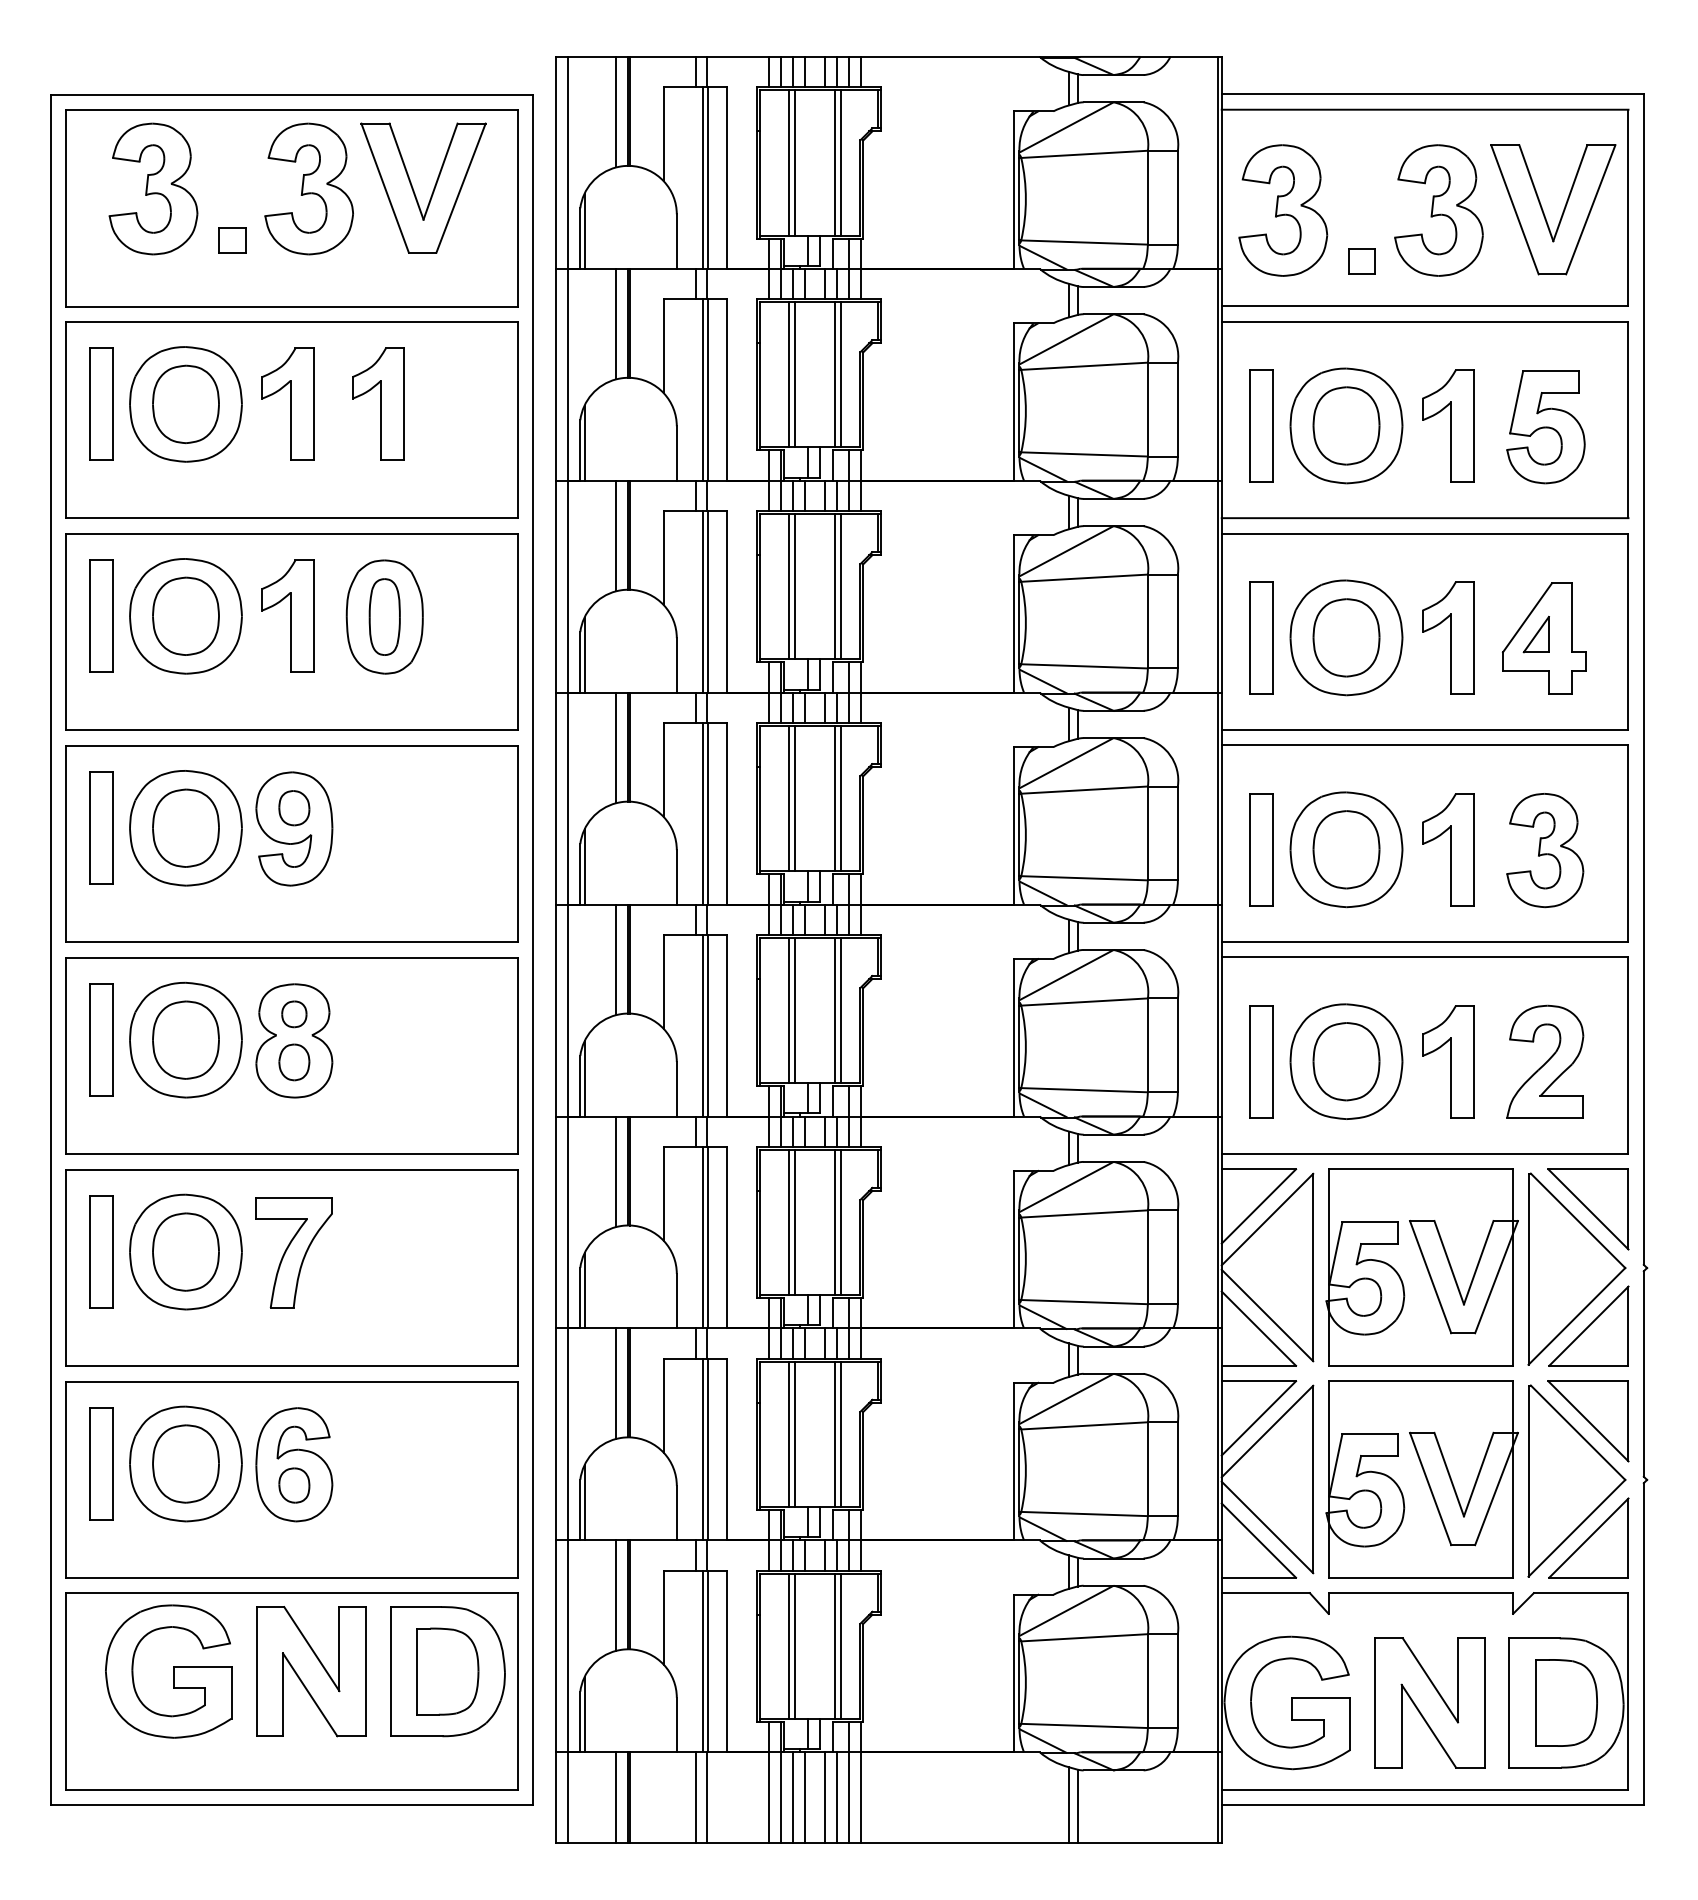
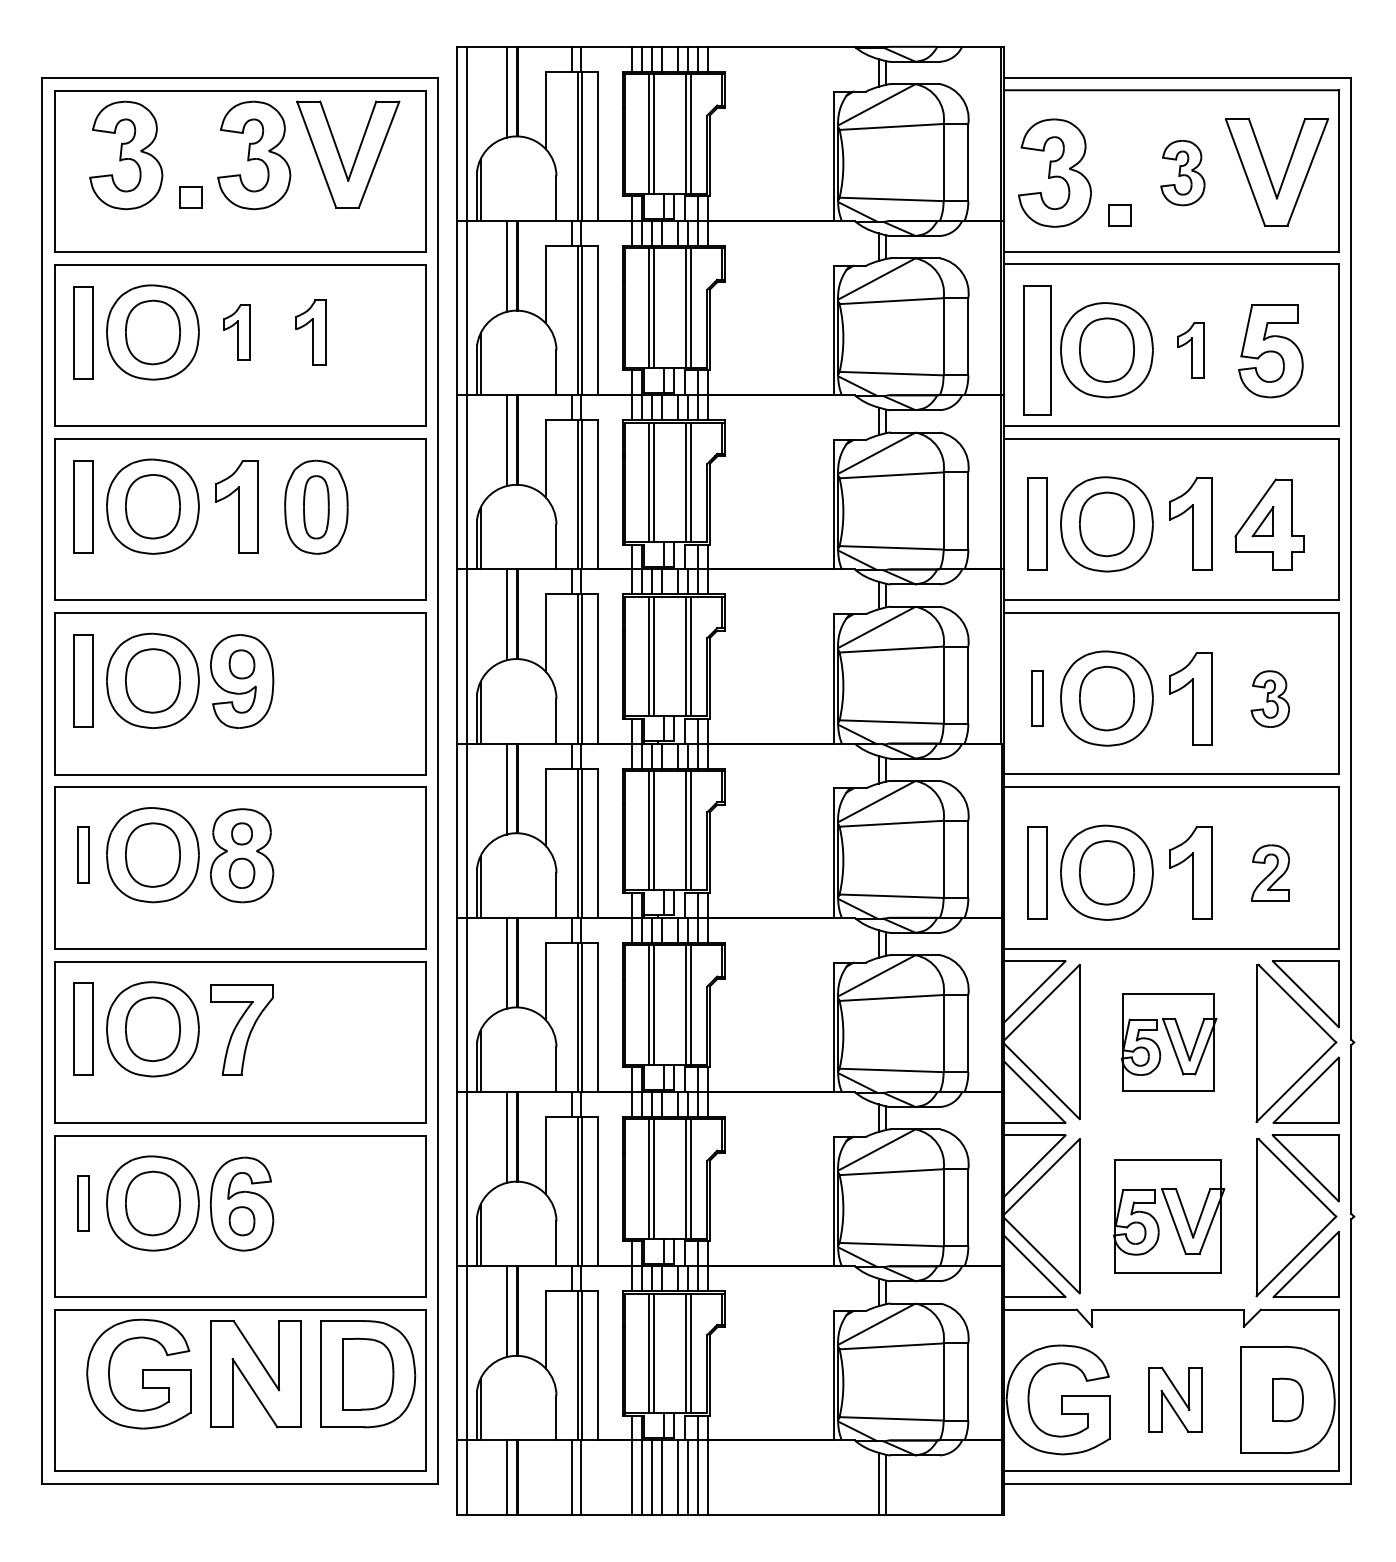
part: (1438, 209) -> (1182, 172), size x0.6
part: (287, 404) -> (236, 332), size x0.6
part: (377, 404) -> (310, 332), size x0.7
part: (1262, 425) -> (1037, 349), size x1.4
part: (1448, 425) -> (1190, 349), size x0.6
part: (1262, 849) -> (1037, 698), size x0.6
part: (1545, 849) -> (1270, 698), size x0.6
part: (101, 1039) -> (83, 854), size x0.6
part: (1545, 1061) -> (1270, 872), size x0.6
part: (1421, 1266) -> (1168, 1041), size x0.6
part: (101, 1463) -> (83, 1203), size x0.6
part: (1421, 1478) -> (1168, 1215), size x0.7
part: (1429, 1702) -> (1175, 1399), size x0.6
part: (1566, 1702) -> (1287, 1399), size x0.6

